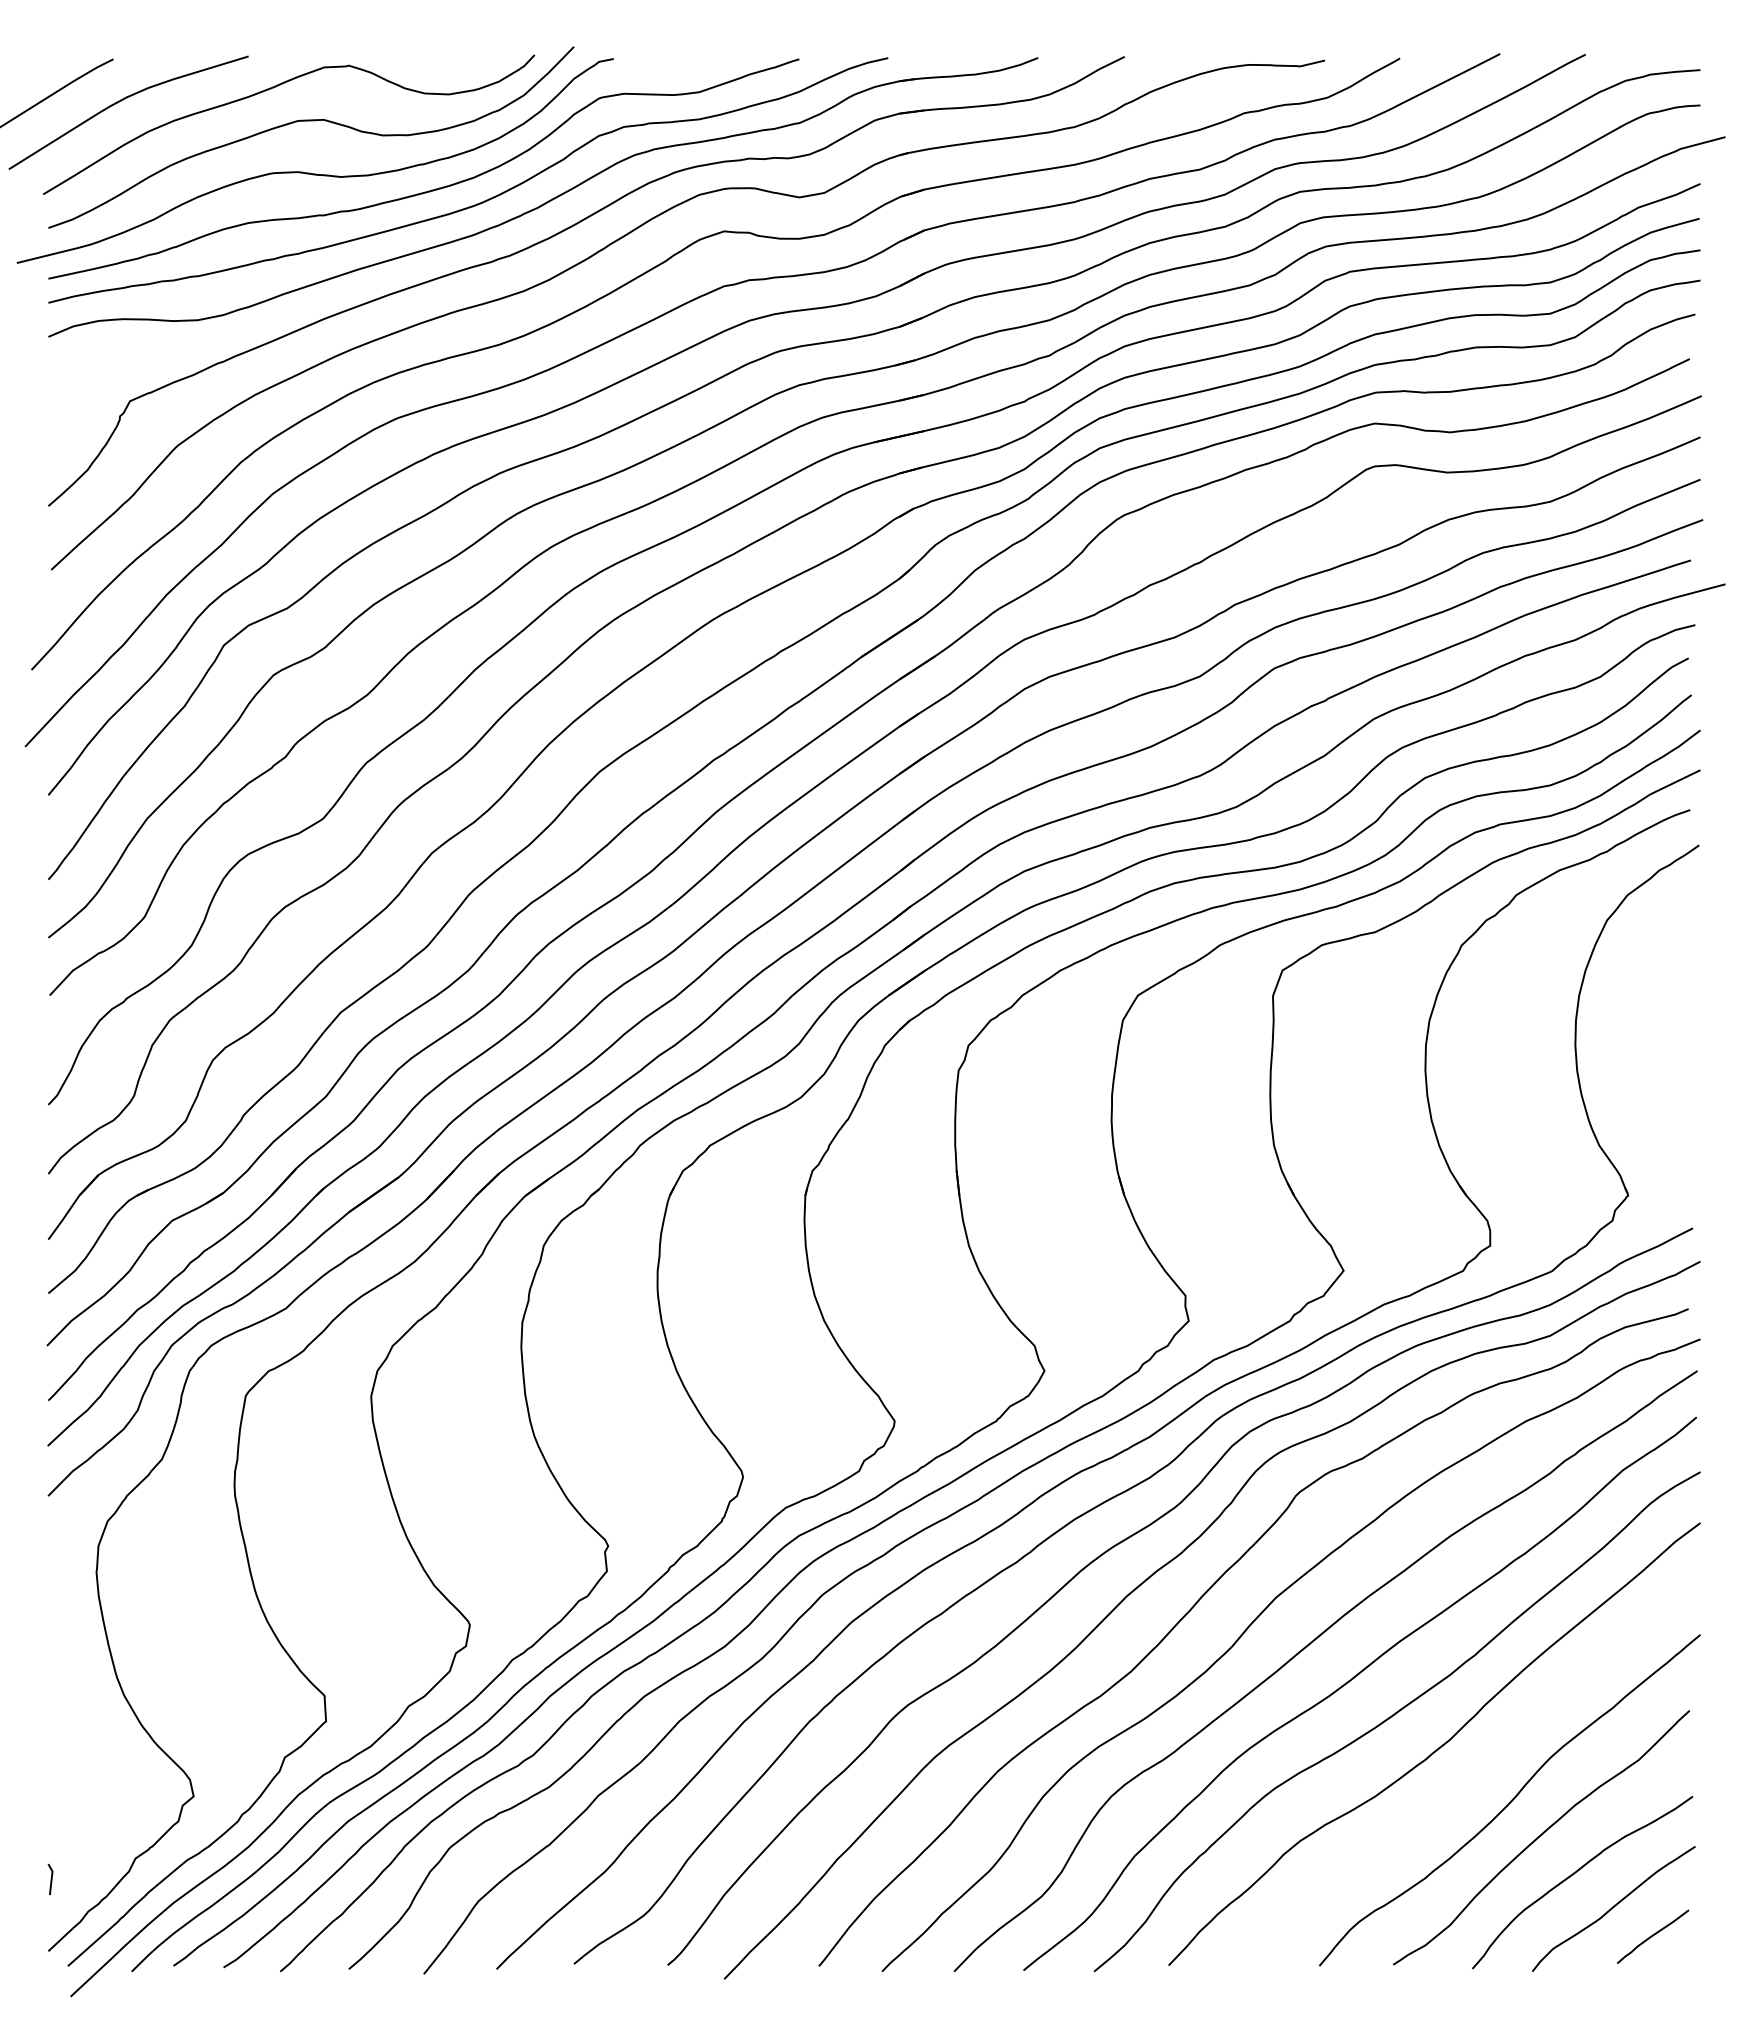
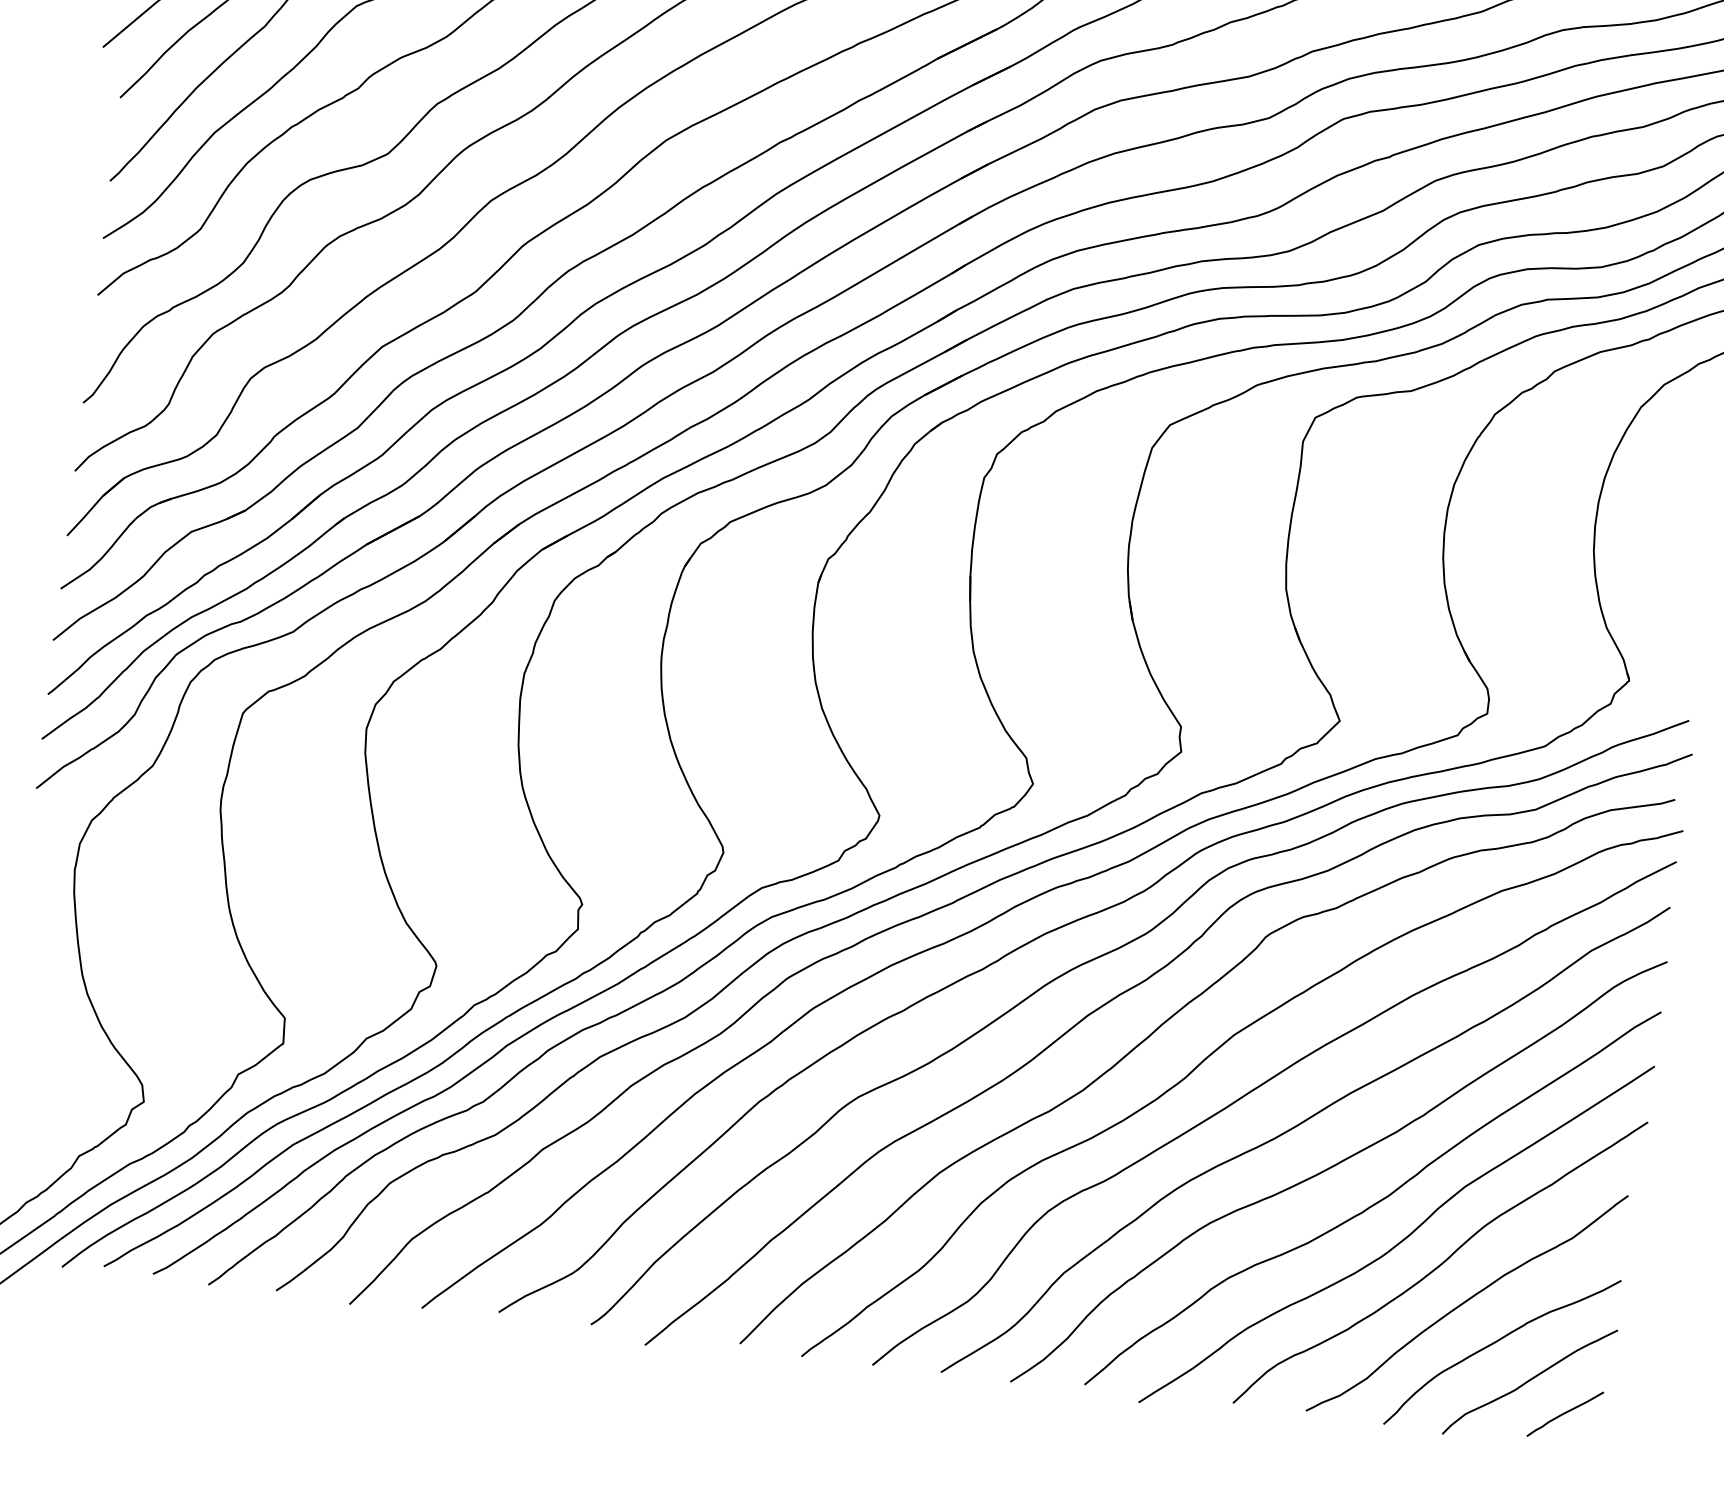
curve: (1468, 1782) -> (1401, 1240), added

